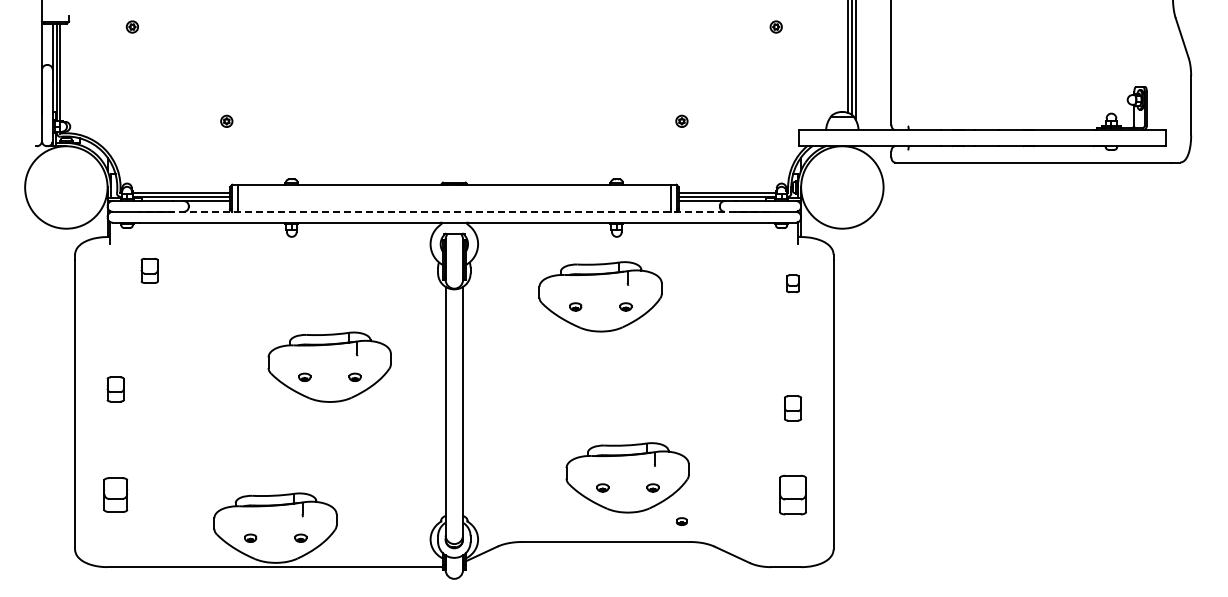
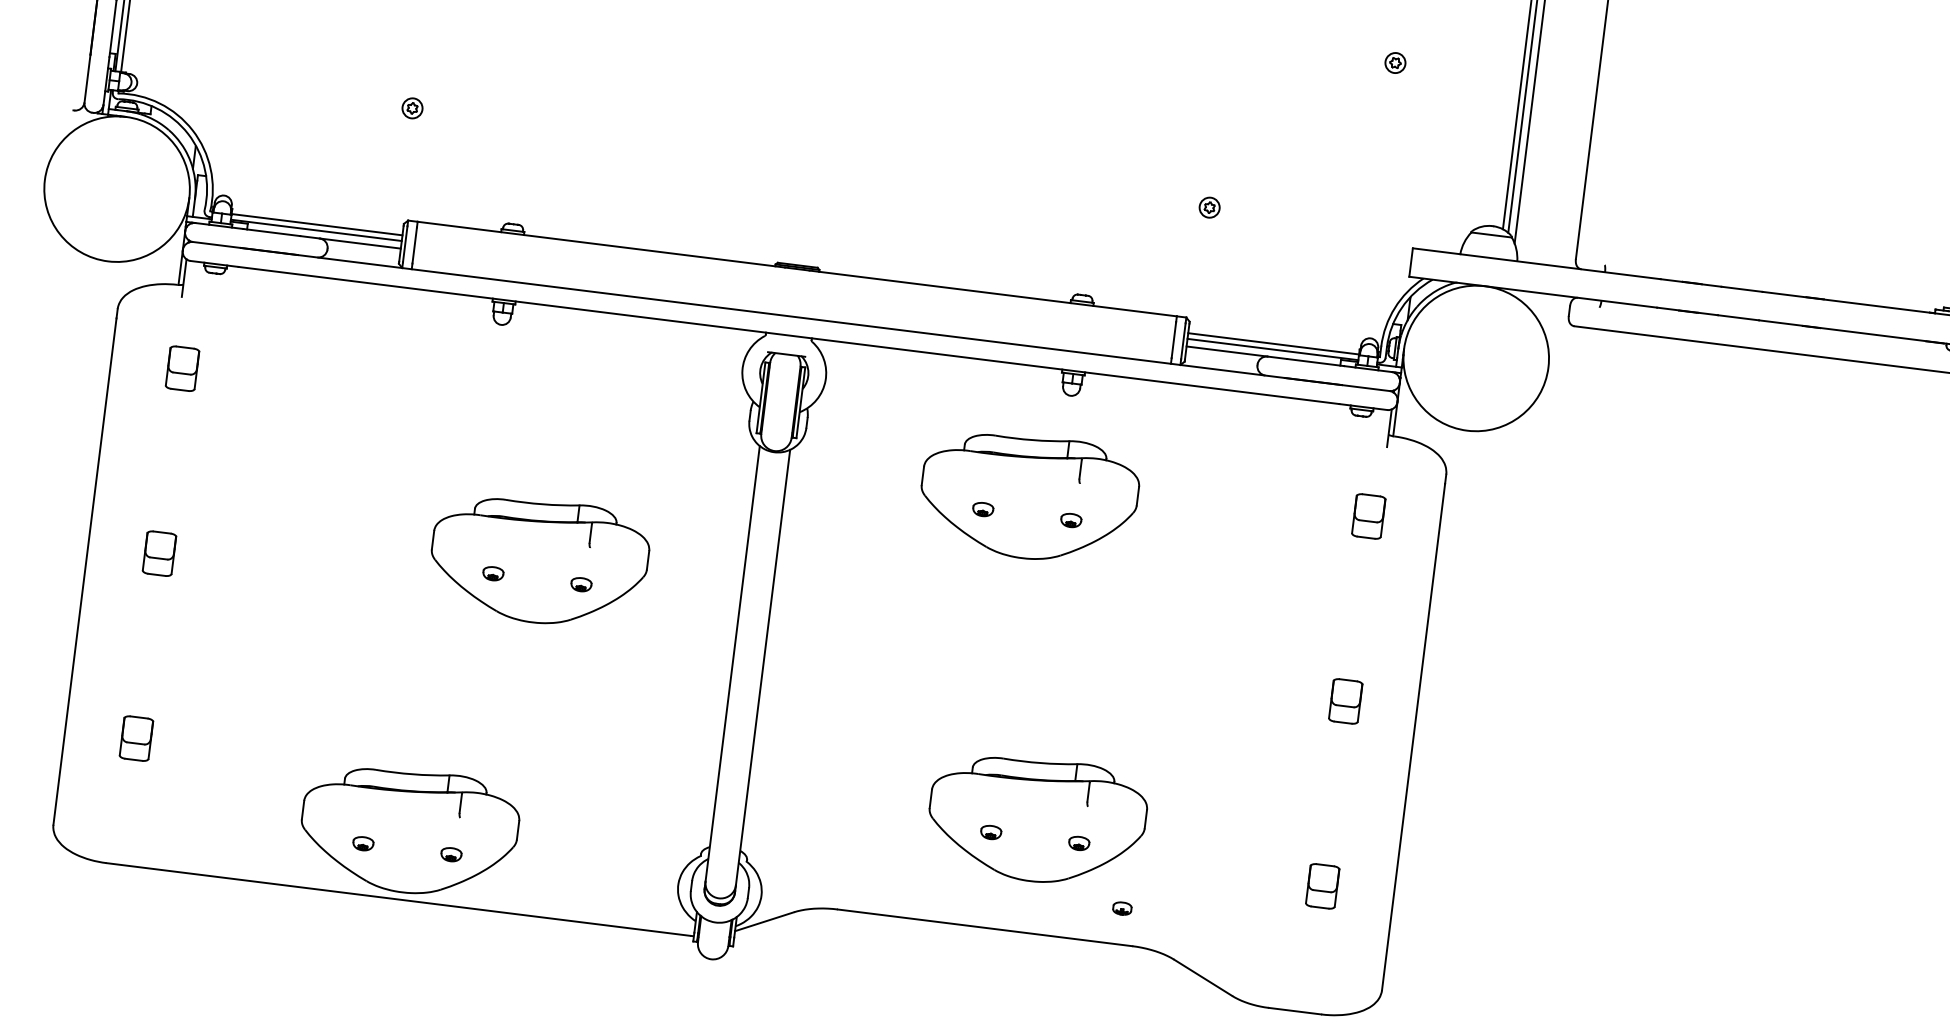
line: (453, 211) -> (789, 315), dashed -> solid
part: (149, 270) -> (182, 368), moved
part: (792, 283) -> (1367, 515), size x1.43
part: (792, 408) -> (1344, 701), moved
part: (115, 494) -> (136, 737), size x0.71
part: (792, 494) -> (1321, 885), size x0.62

